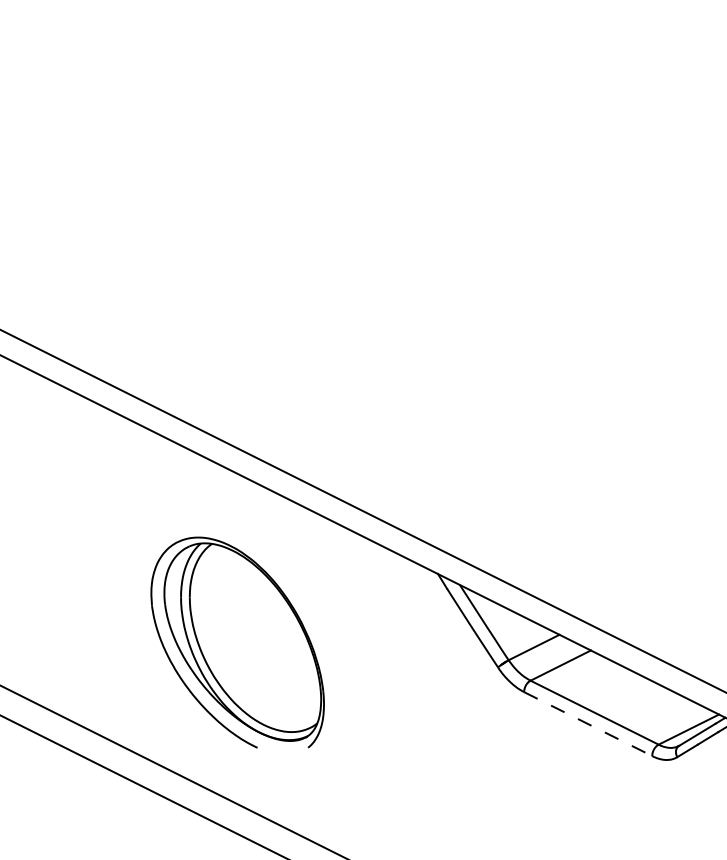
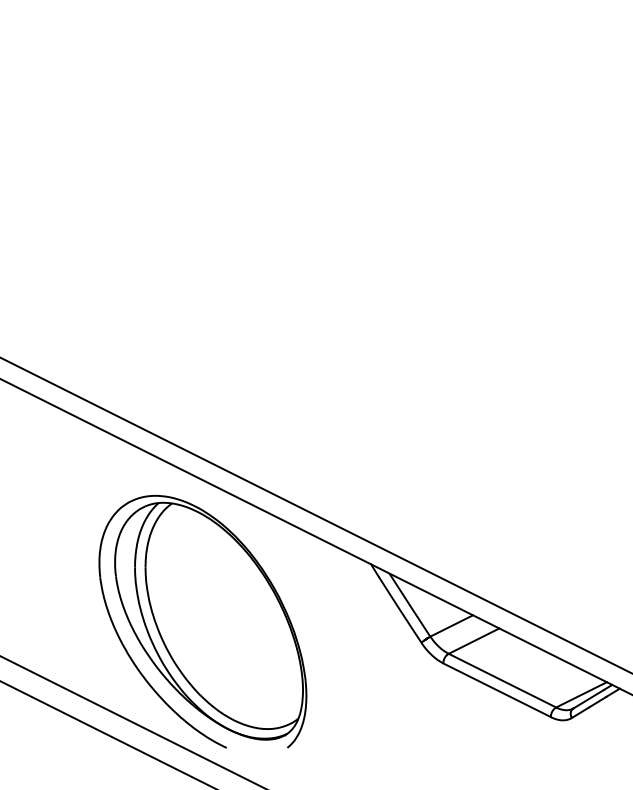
part: (237, 642) -> (202, 621), size x1.43
line: (588, 724) -> (497, 690), dashed -> solid

